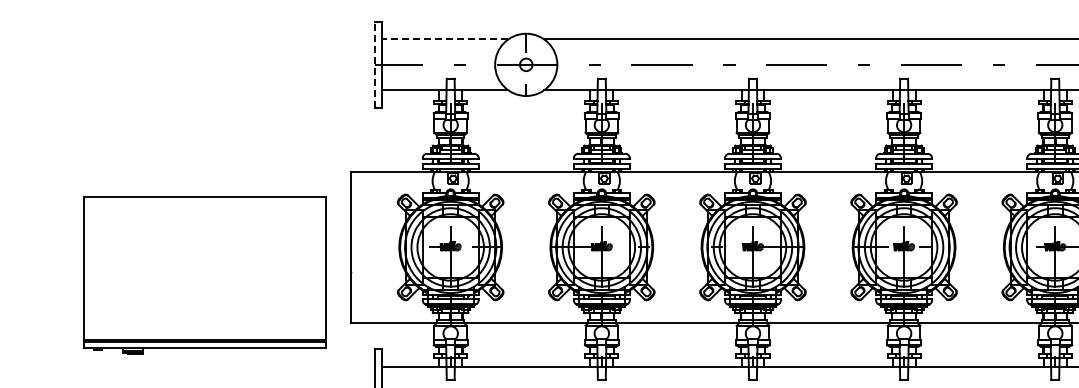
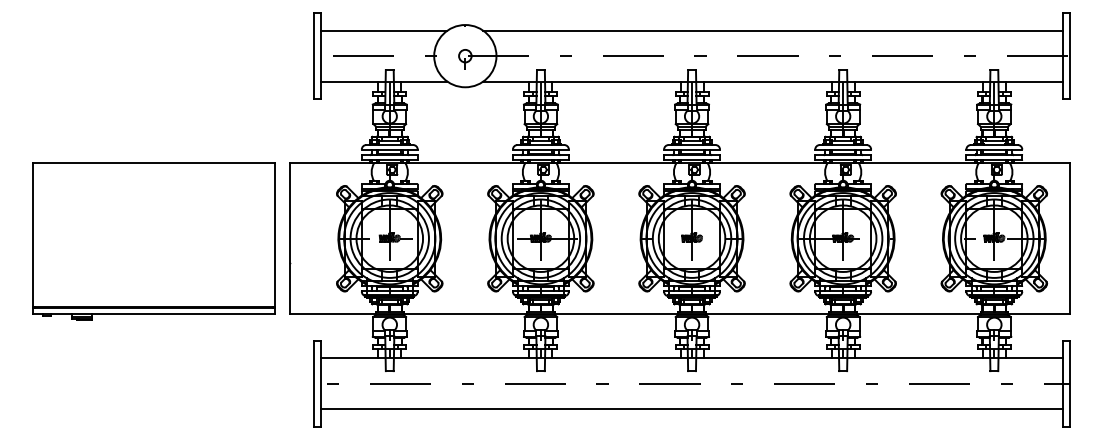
line: (445, 39) -> (384, 30), dashed -> solid
line: (375, 64) -> (314, 55), dashed -> solid
part: (204, 275) -> (153, 241), moved

